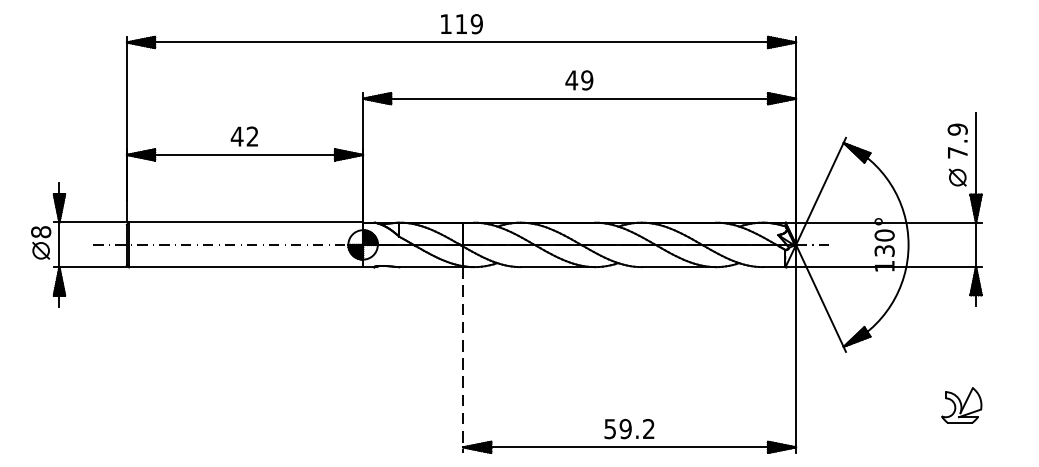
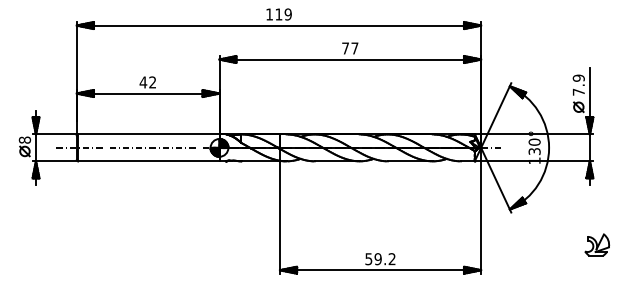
text: (578, 80) -> (349, 48), 49 -> 77
line: (462, 360) -> (279, 217), dashed -> solid
part: (962, 404) -> (597, 244), moved

